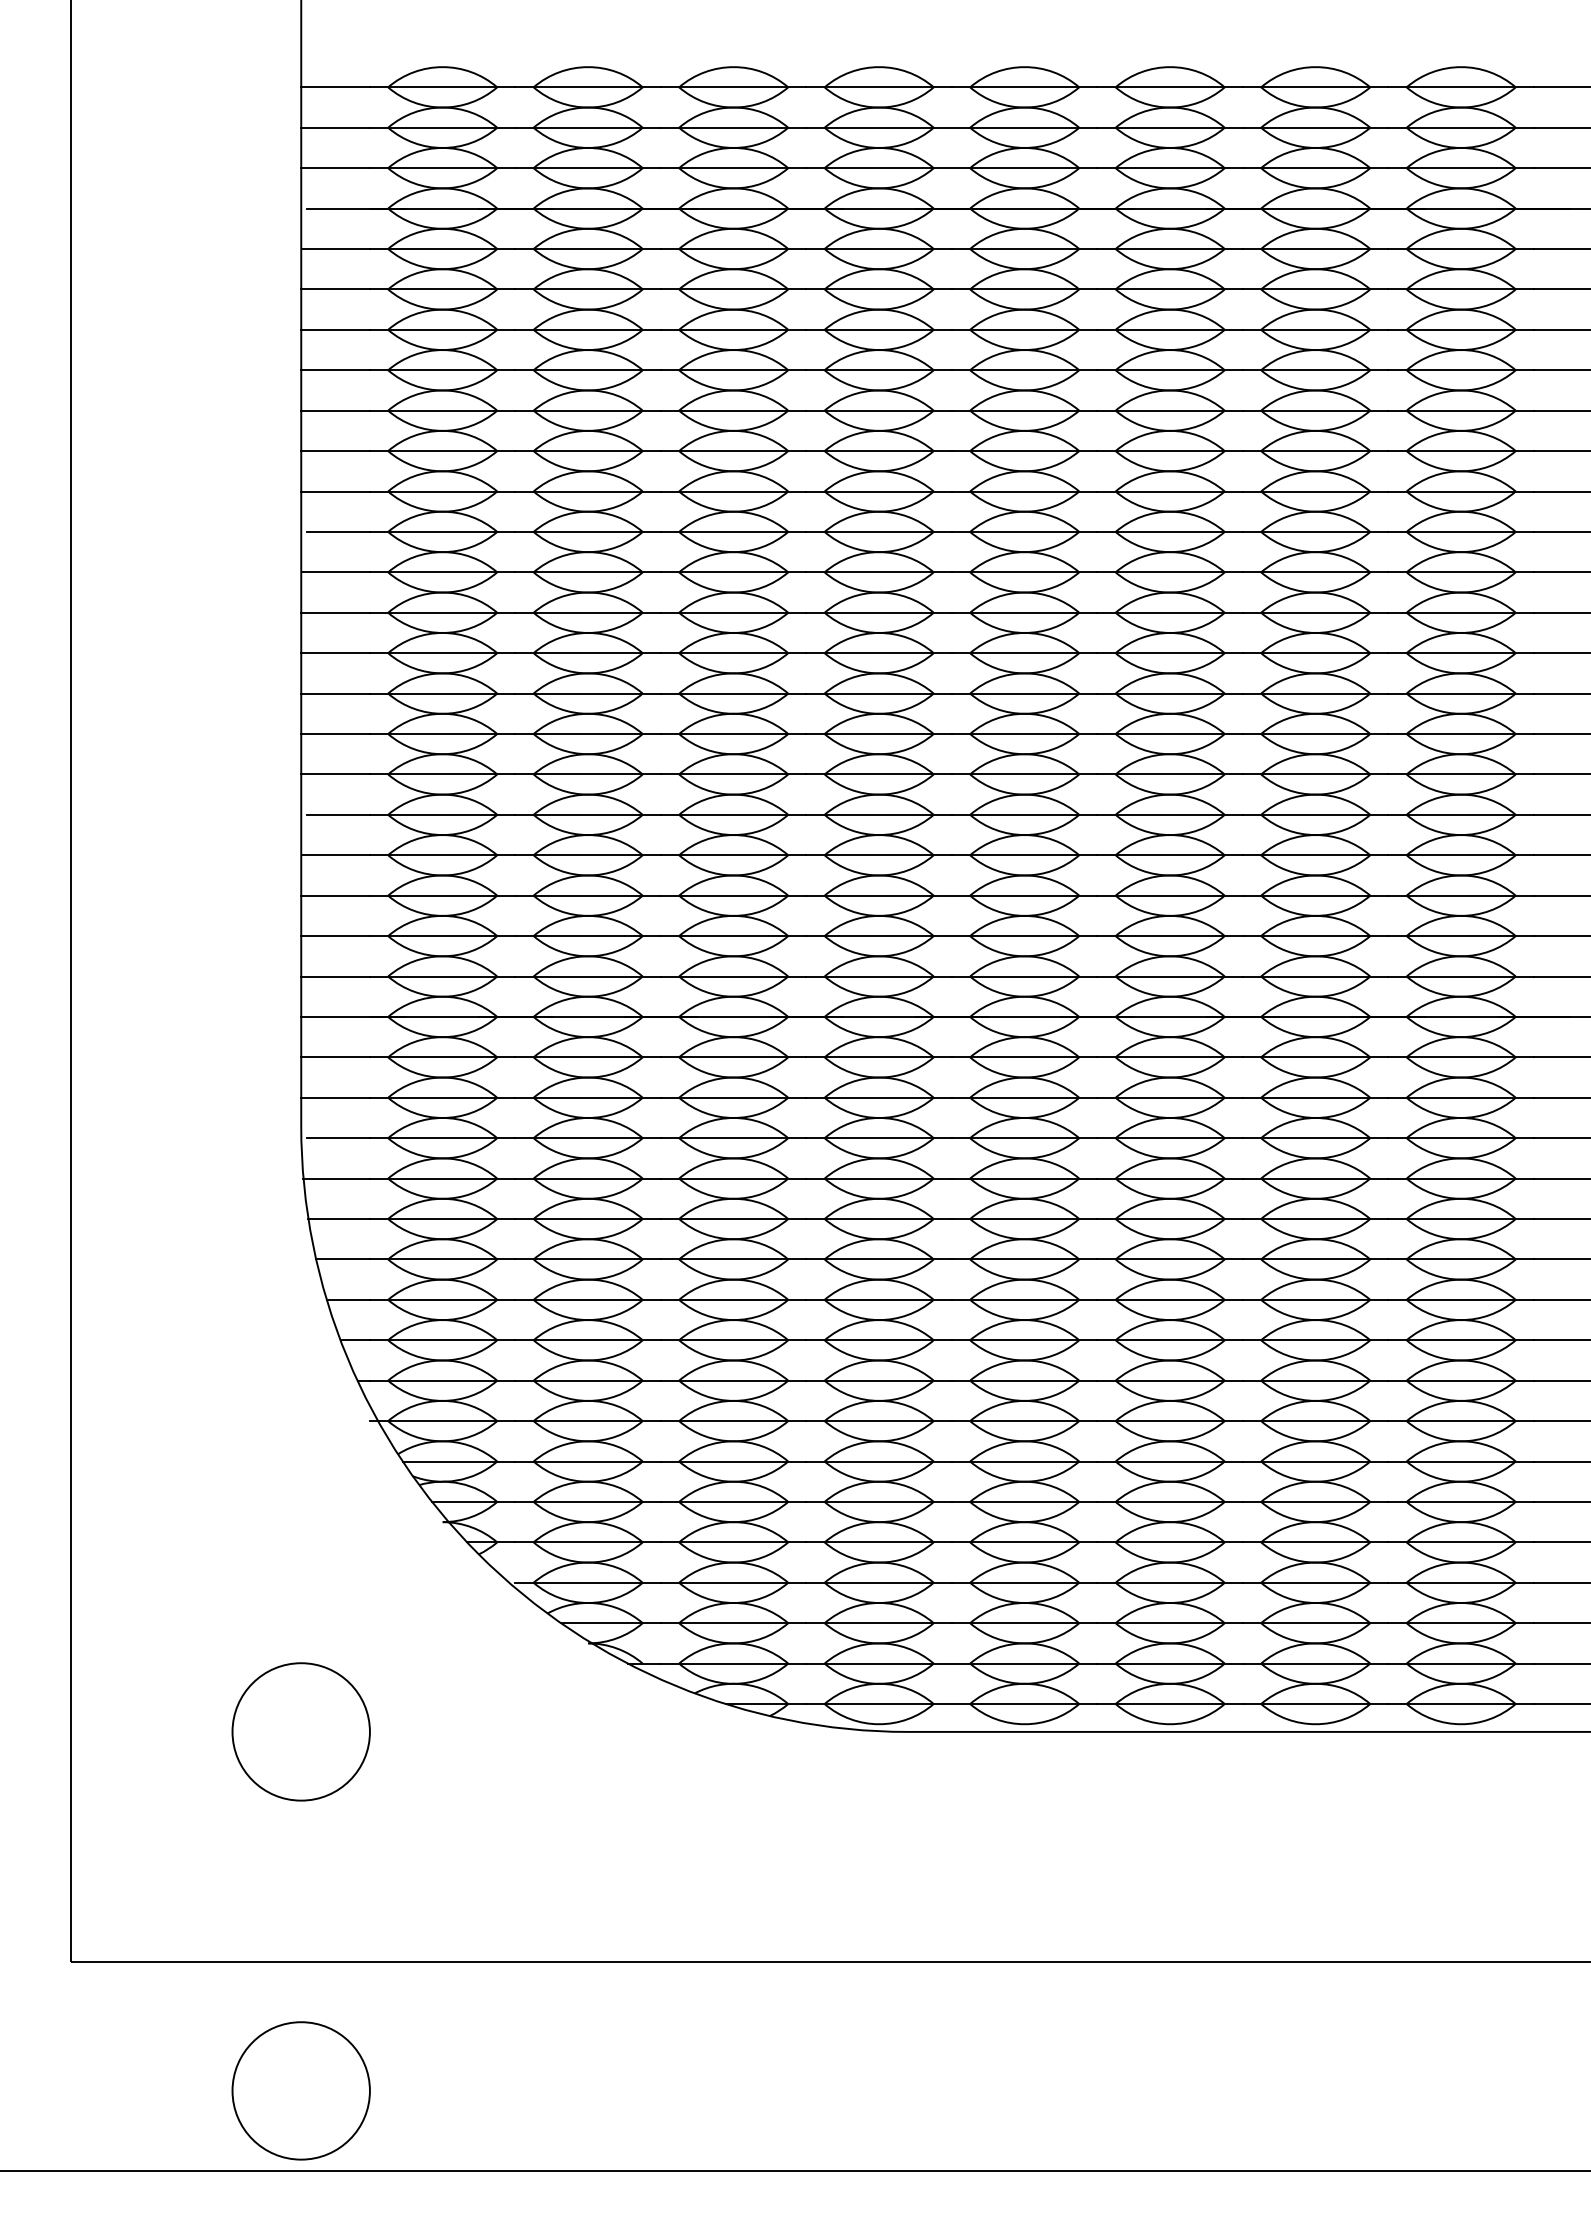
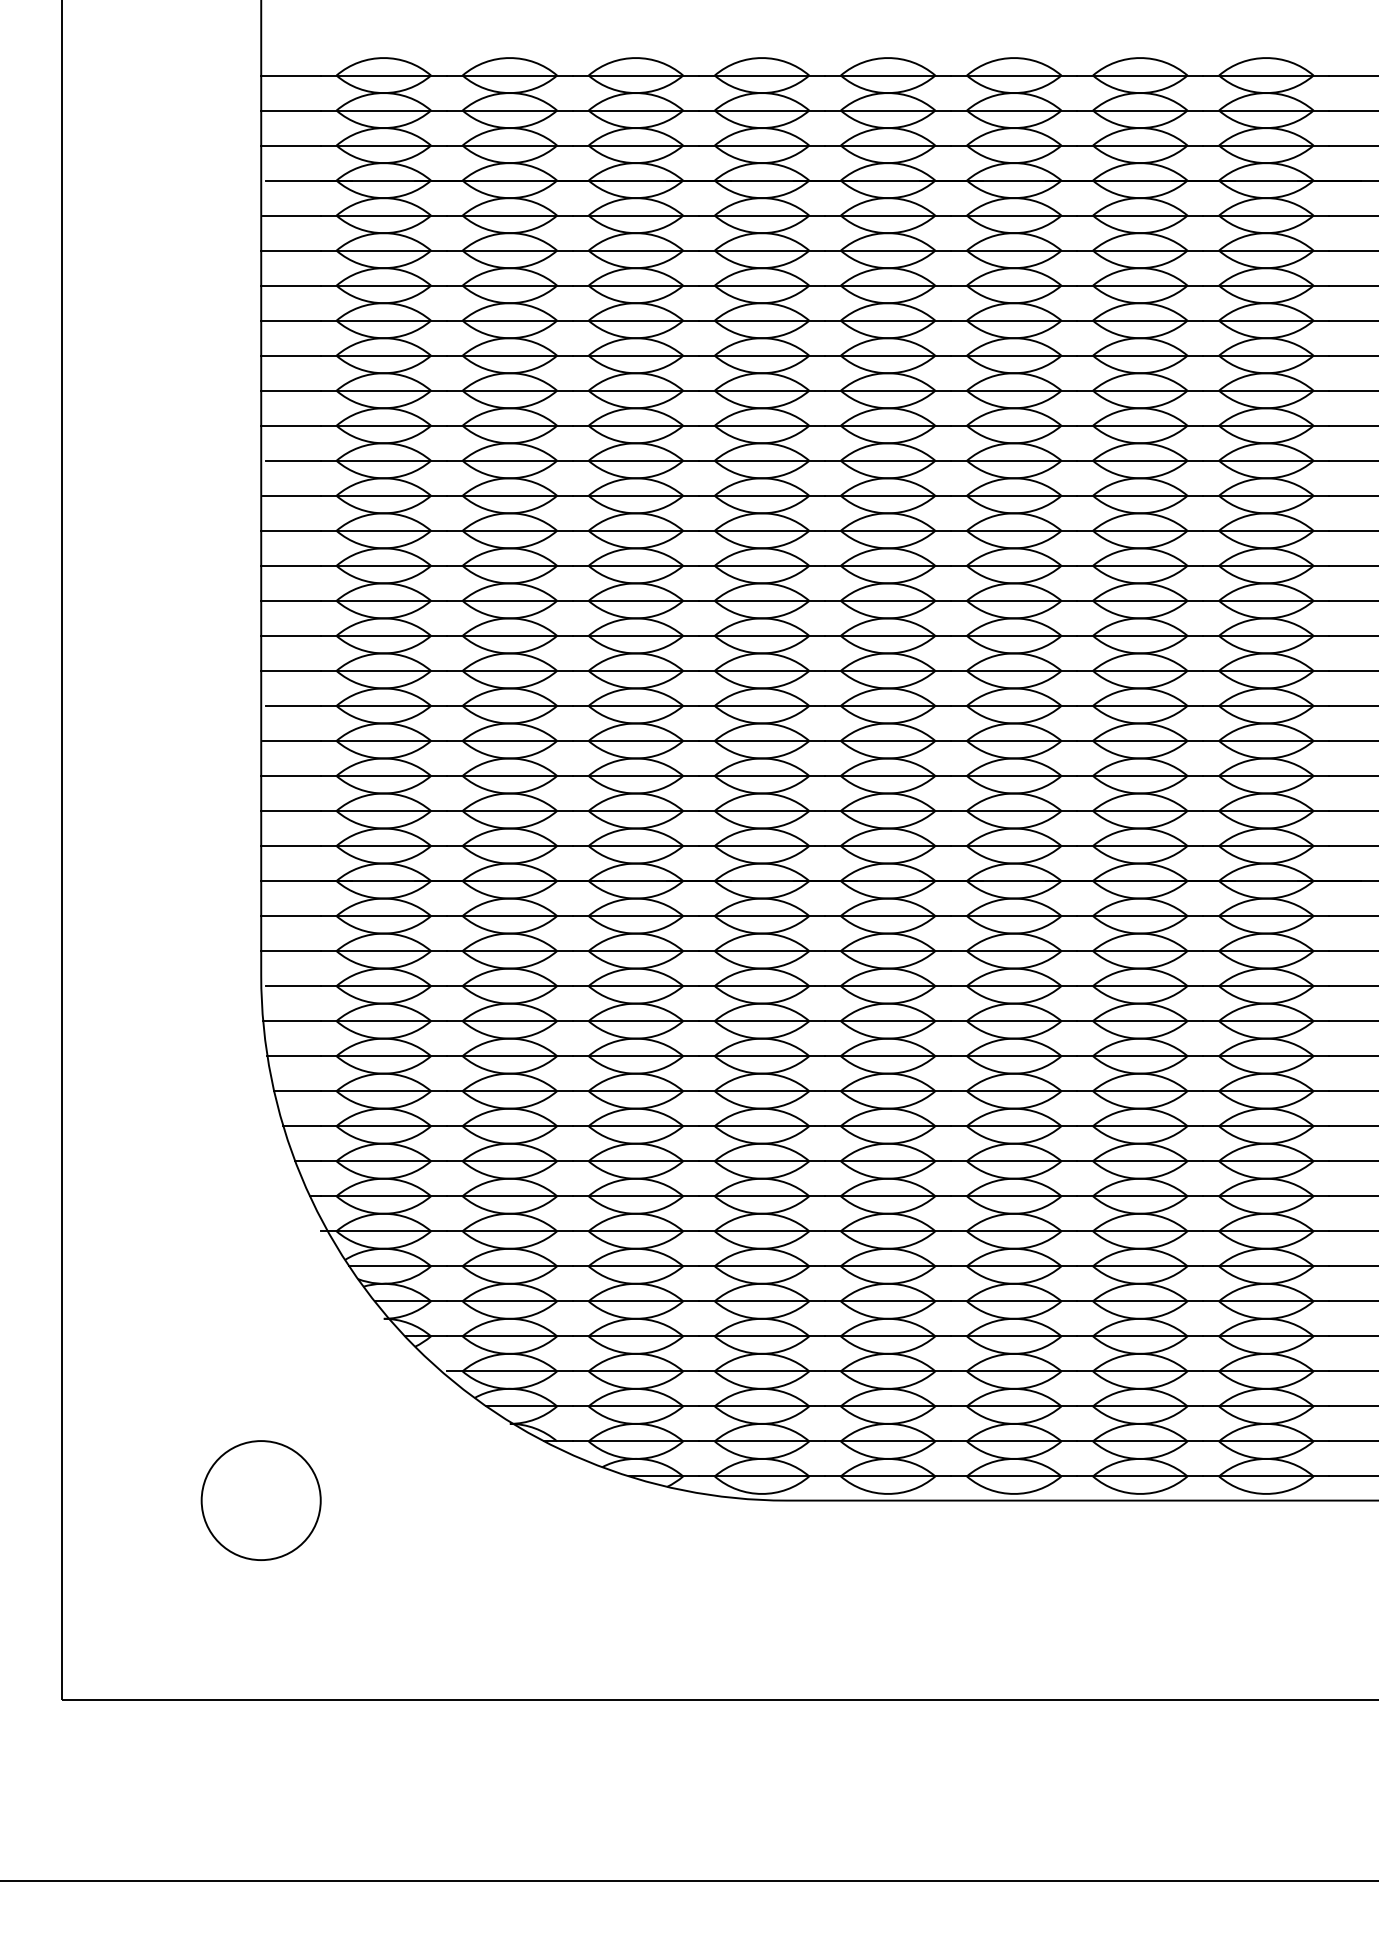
circle: (300, 2090) -> (260, 1811), removed

